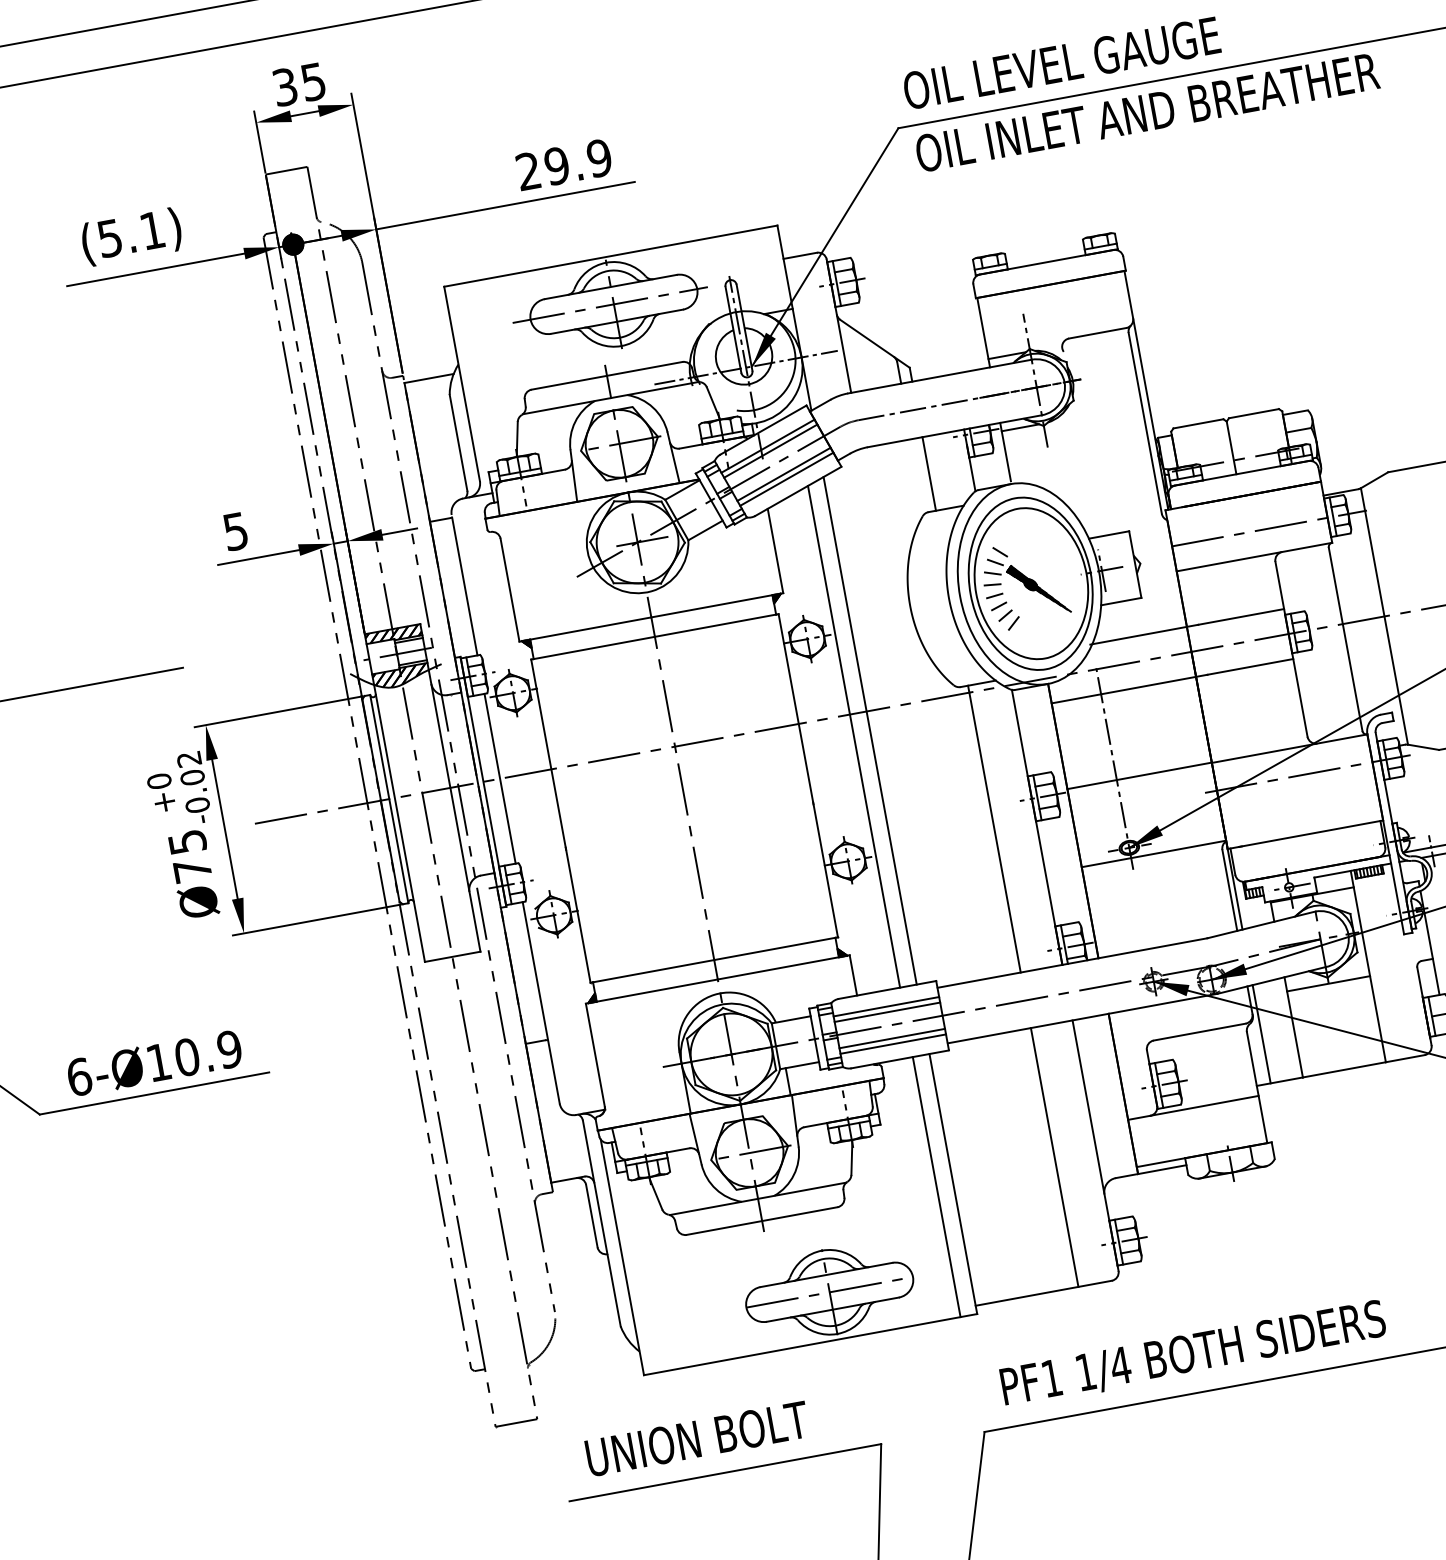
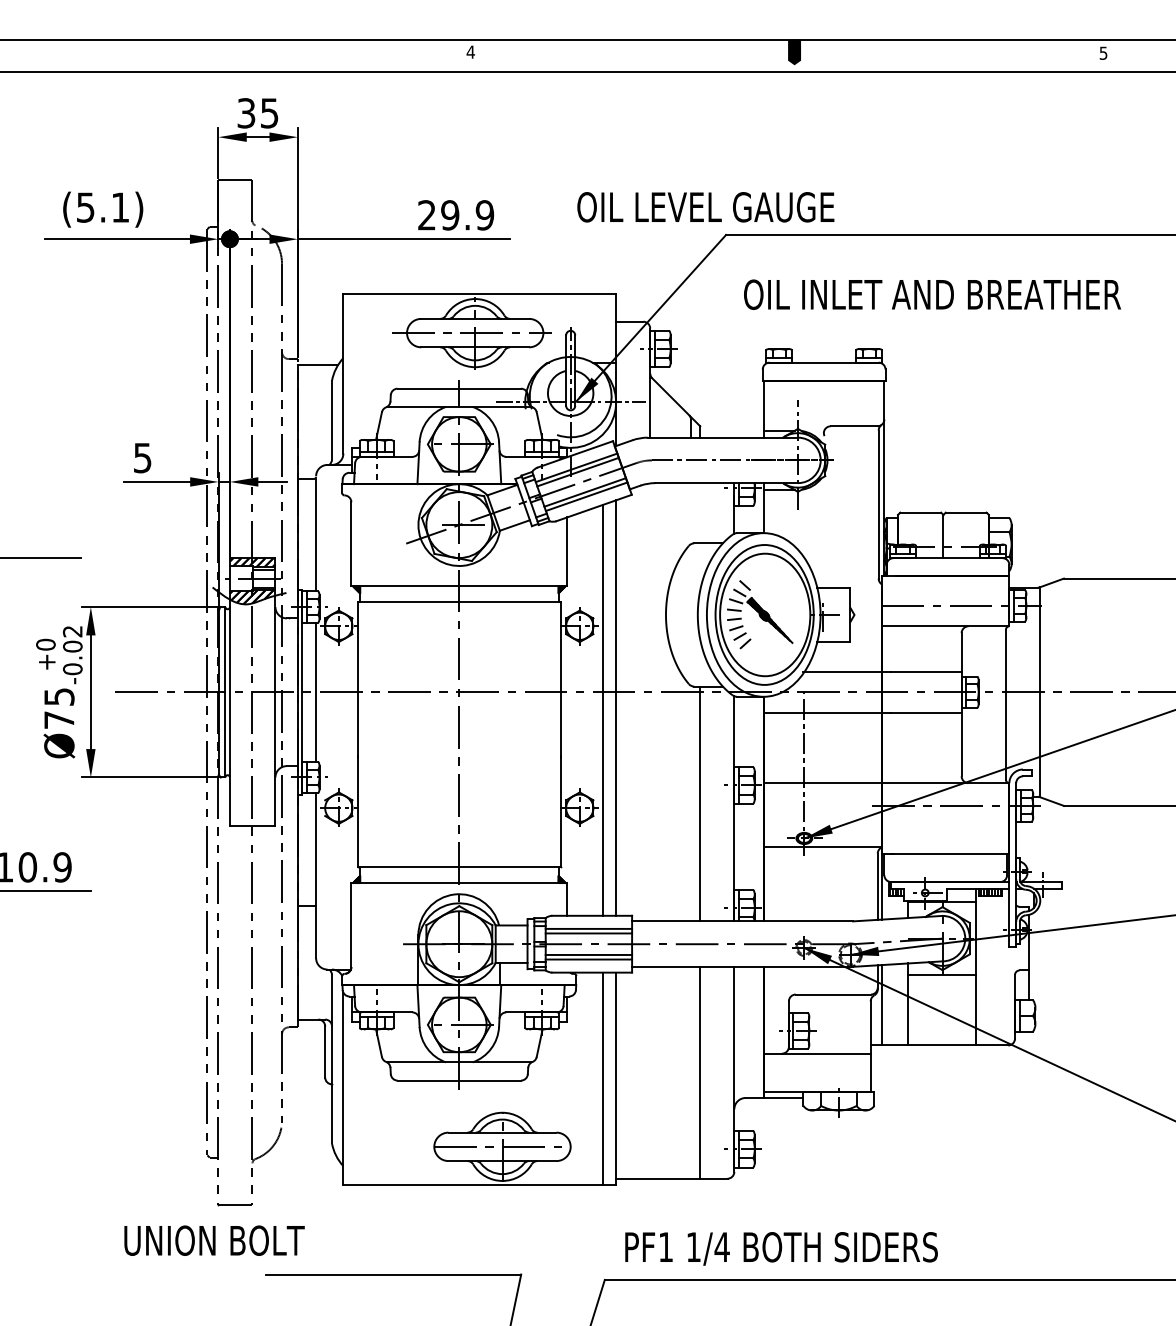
text: (1061, 63) -> (705, 207), moved
text: (1147, 112) -> (932, 294), moved
line: (929, 474) -> (700, 513), removed
text: (697, 1438) -> (214, 1240), moved

